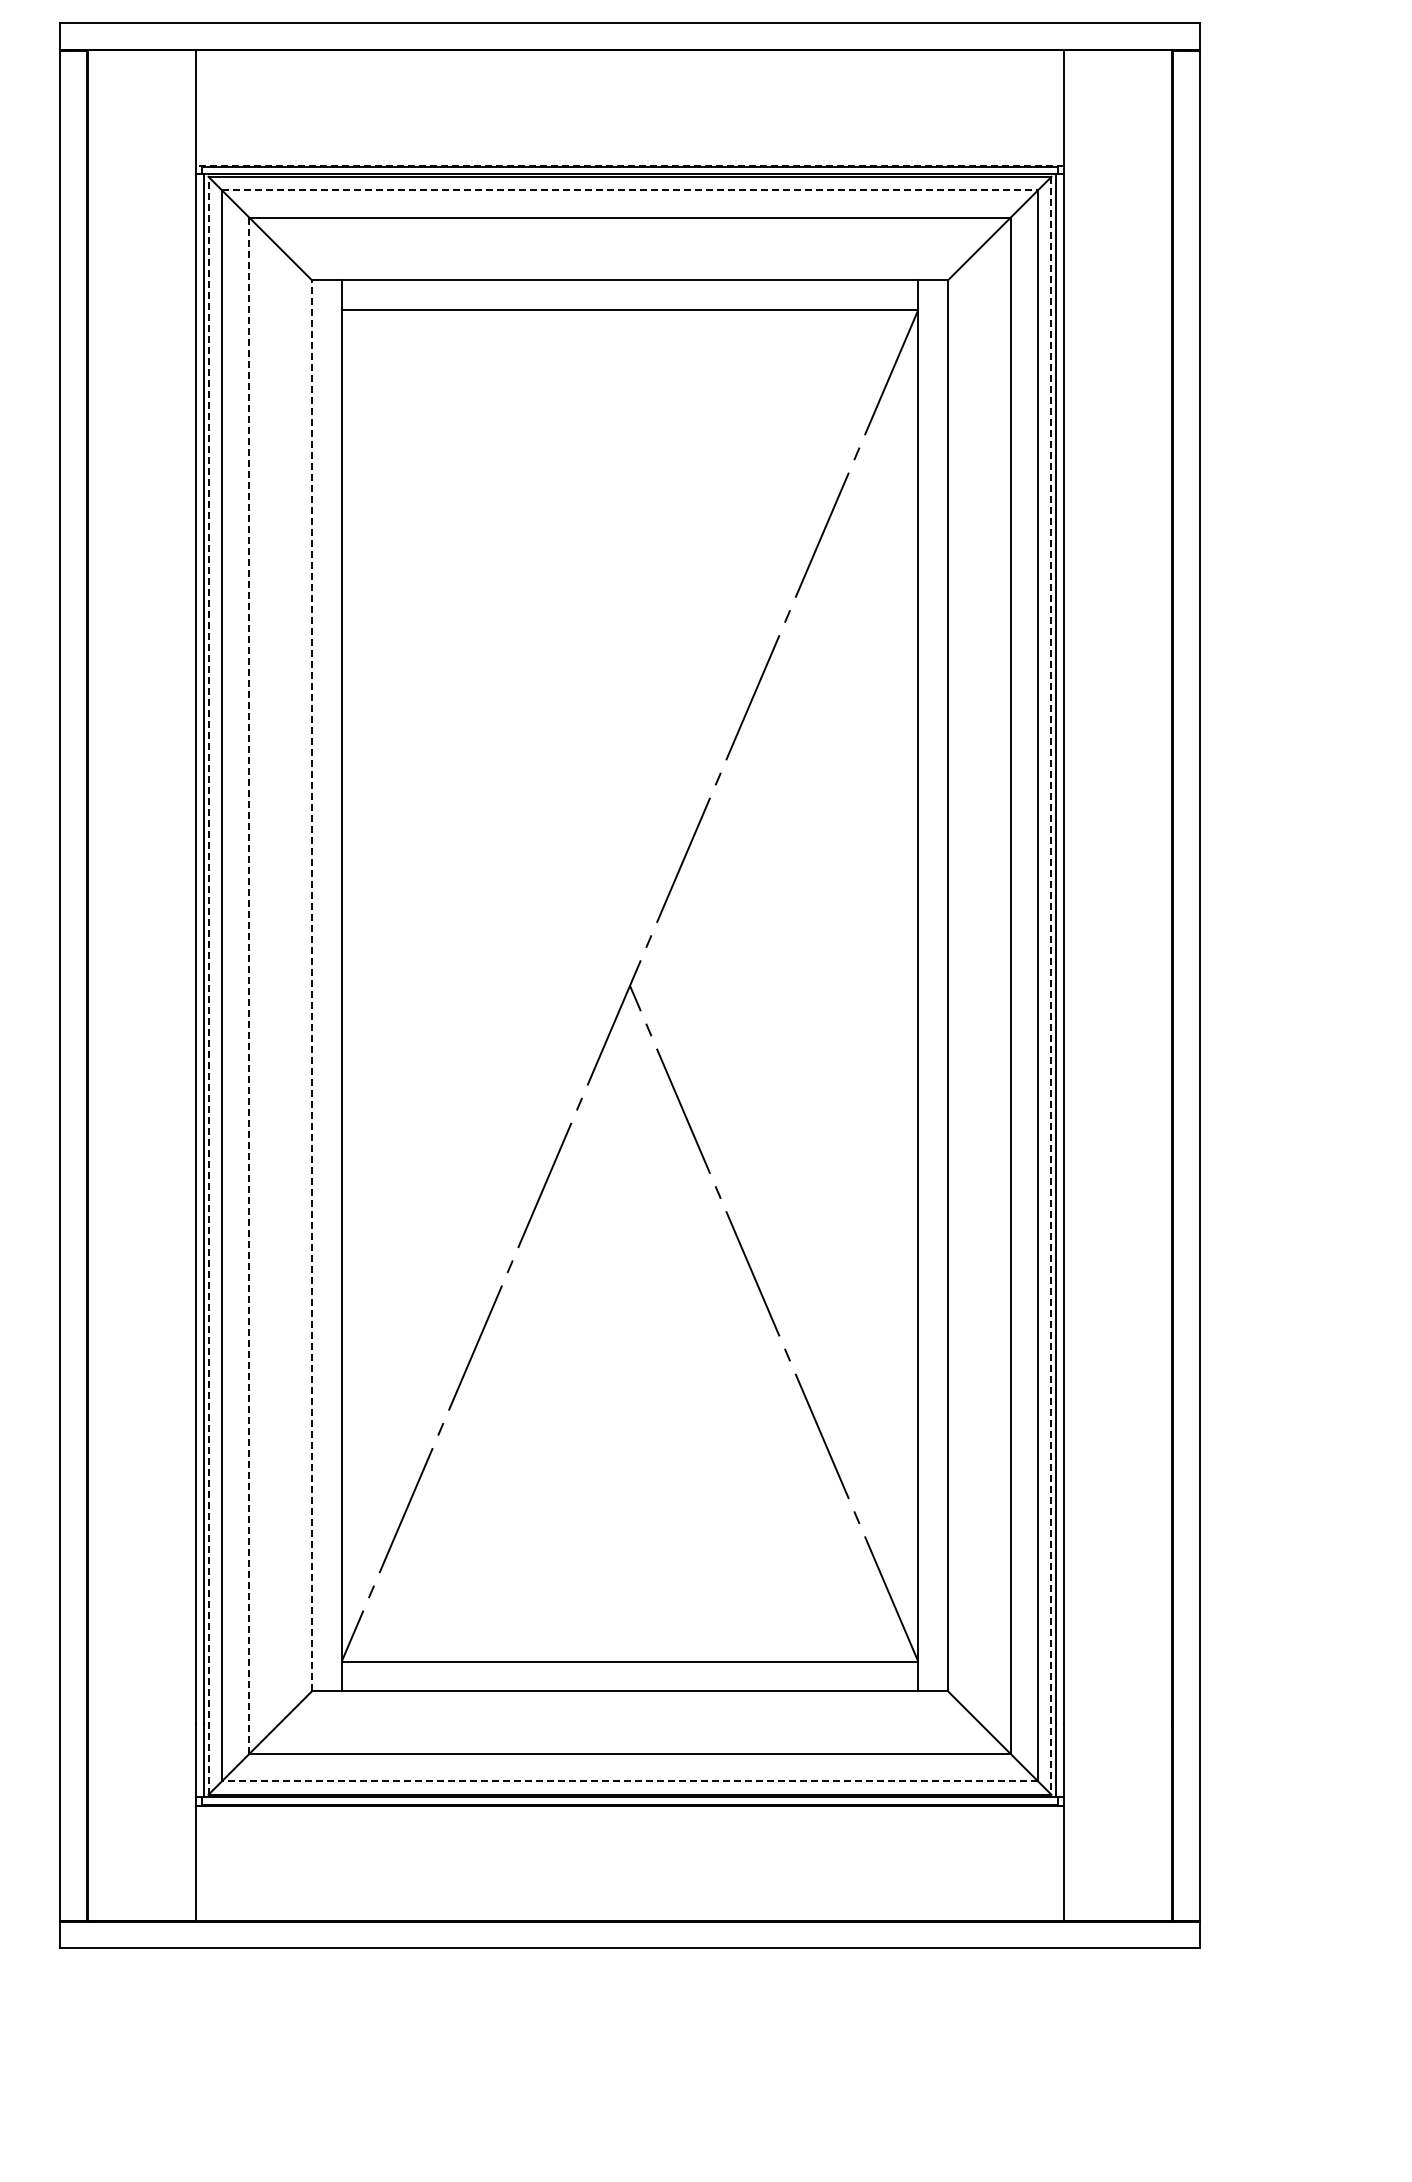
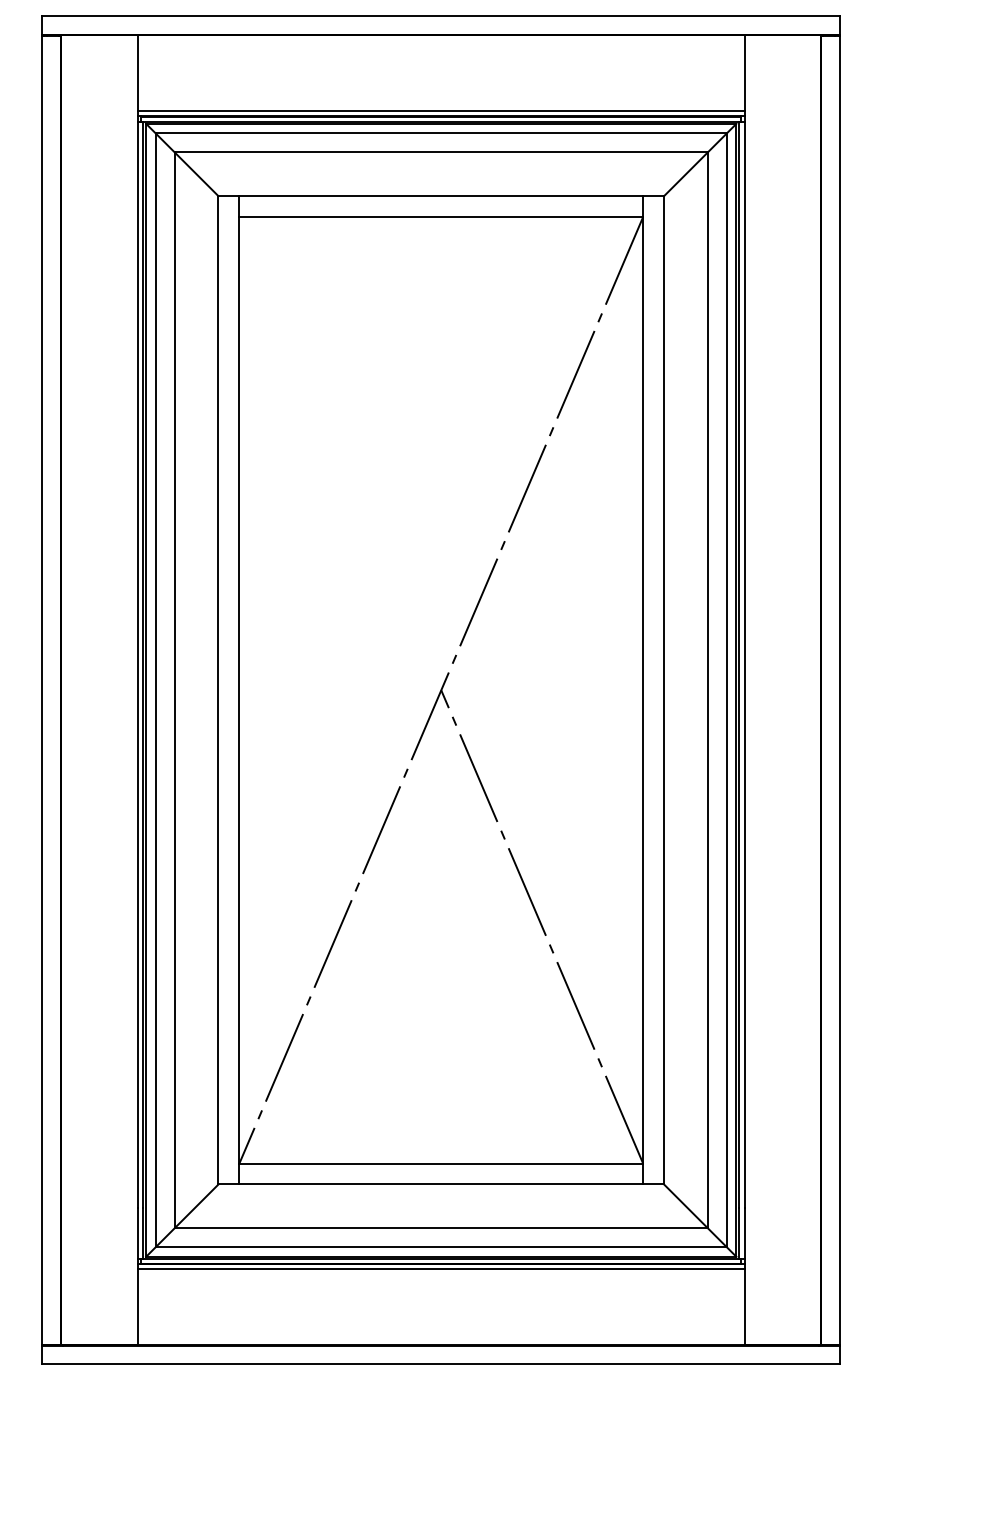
line: (629, 159) -> (440, 111), added
line: (630, 165) -> (441, 115), dashed -> solid
line: (630, 190) -> (441, 133), dashed -> solid
line: (208, 985) -> (146, 690), dashed -> solid
line: (249, 985) -> (174, 690), dashed -> solid
line: (311, 985) -> (218, 690), dashed -> solid
line: (1051, 985) -> (736, 690), dashed -> solid
line: (630, 1781) -> (441, 1247), dashed -> solid
line: (629, 1812) -> (440, 1269), added

